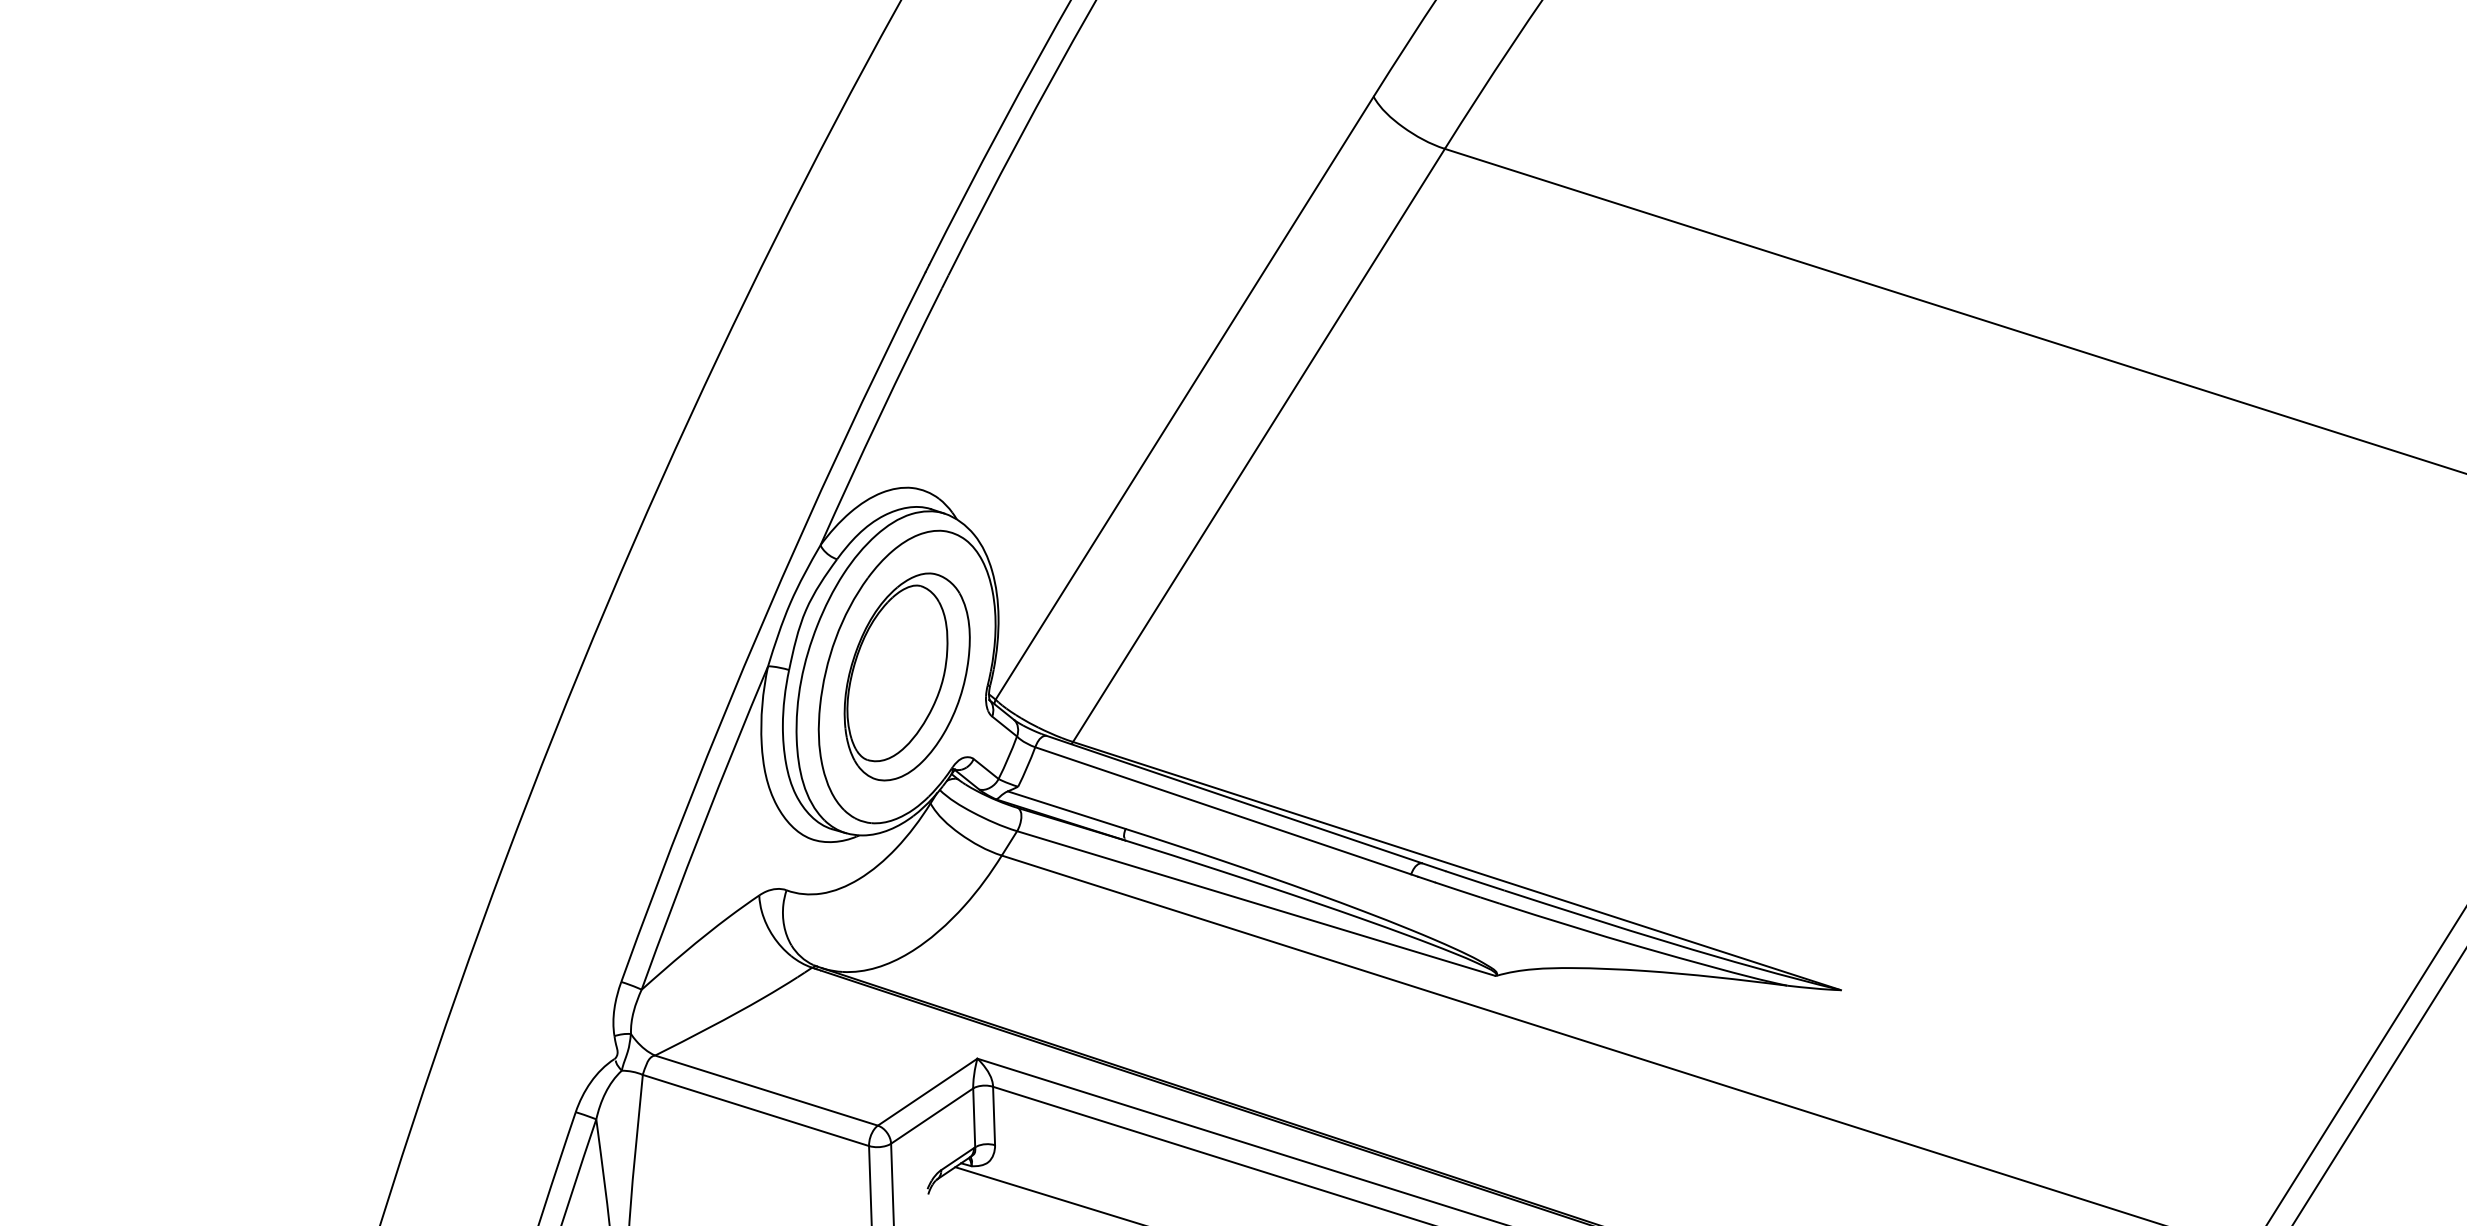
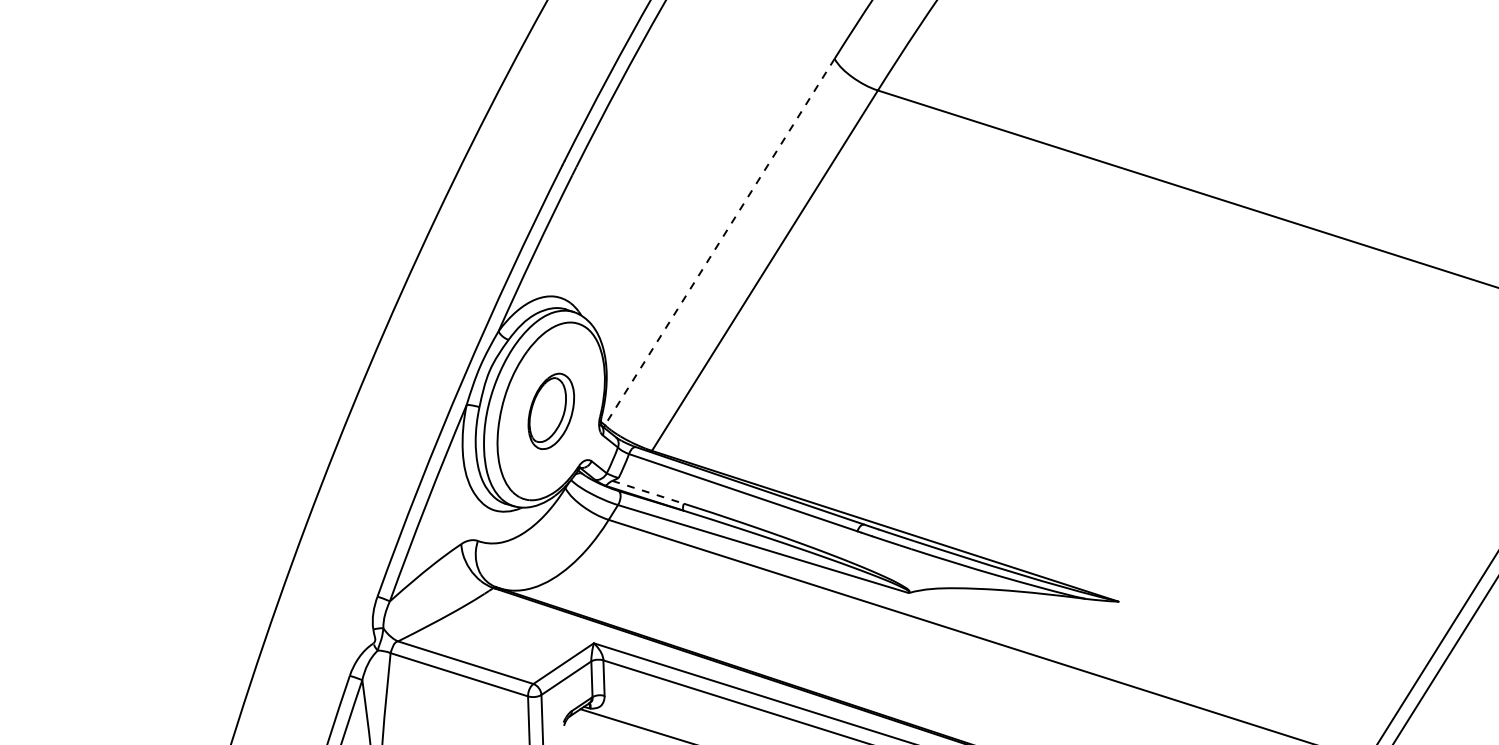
line: (1184, 399) -> (719, 242), solid -> dashed
part: (907, 677) -> (551, 411), size x0.6
line: (1067, 810) -> (648, 492), solid -> dashed

